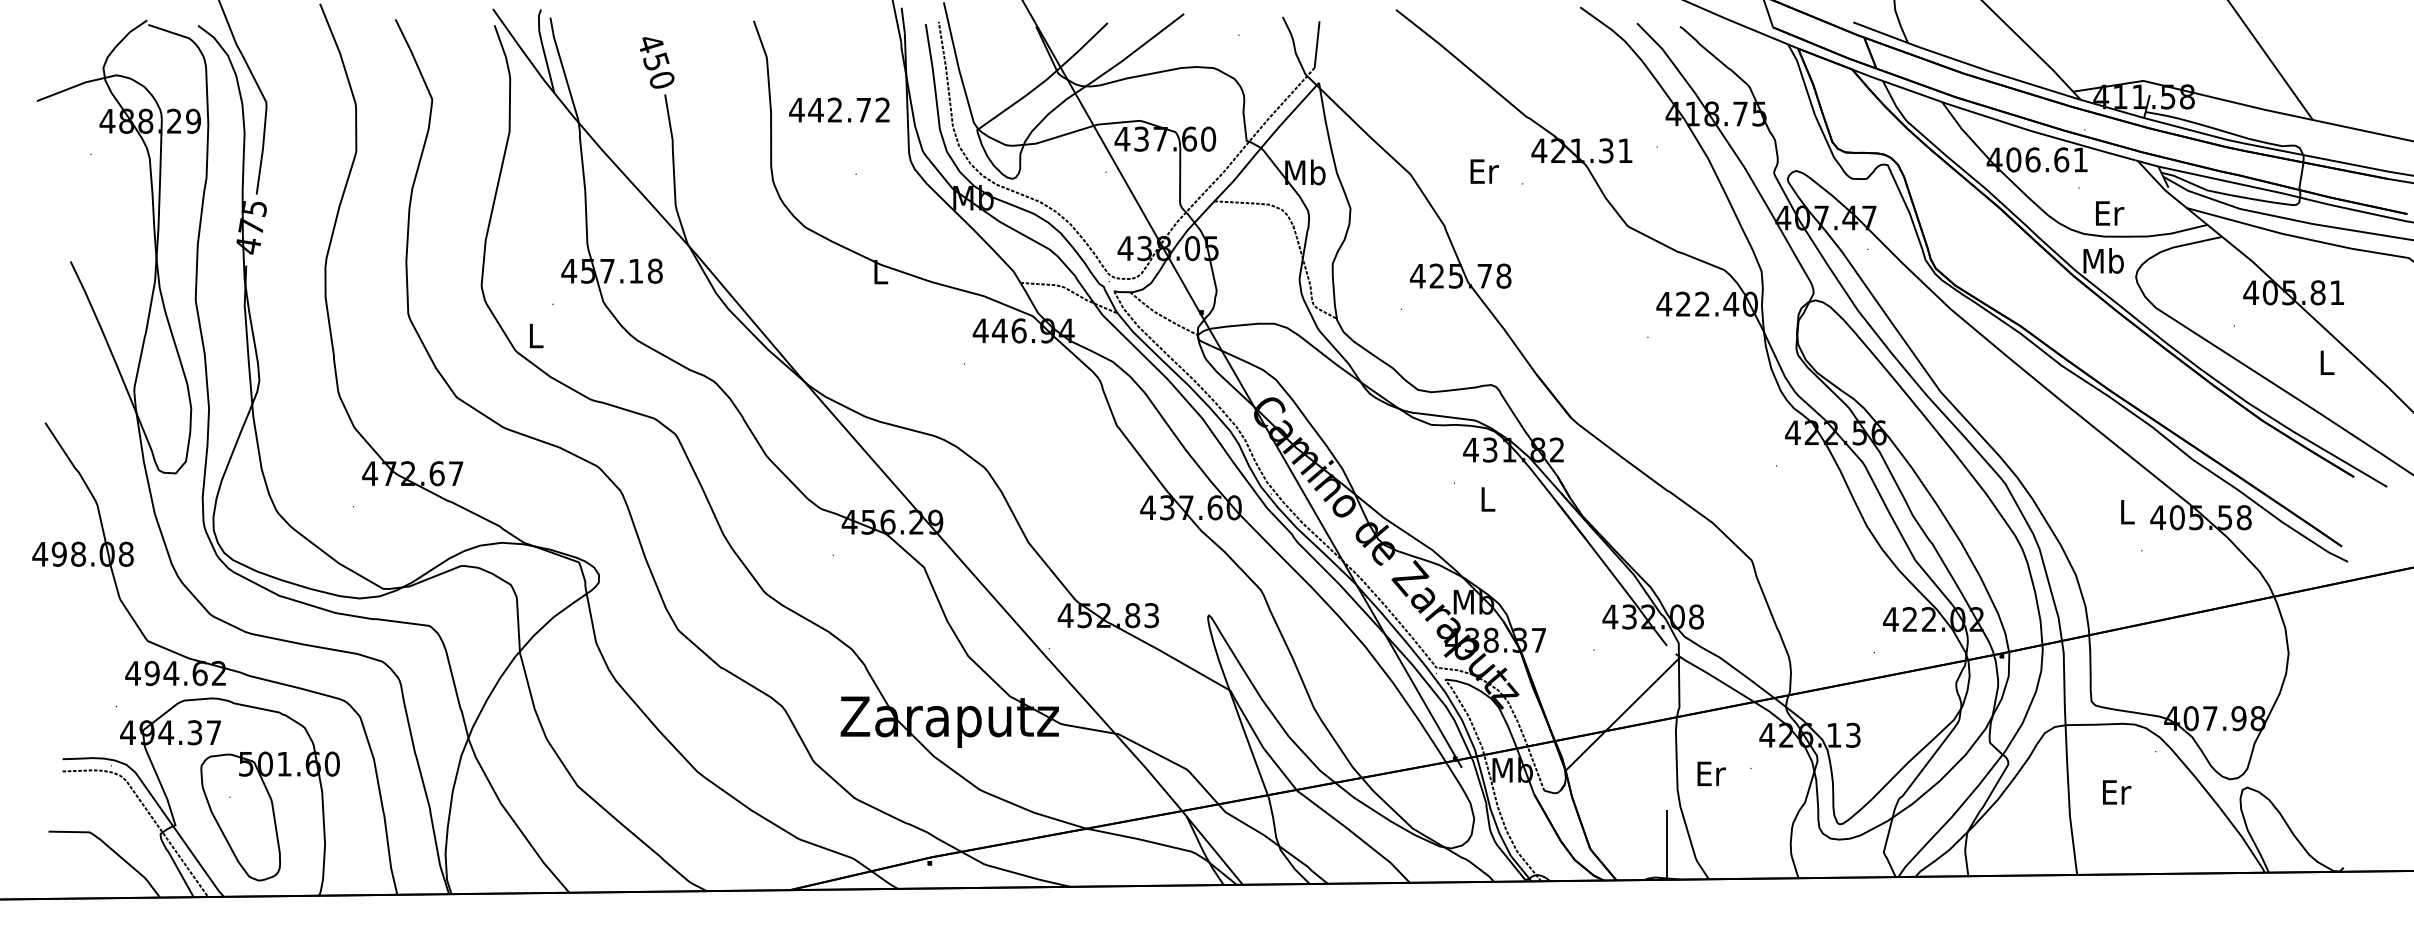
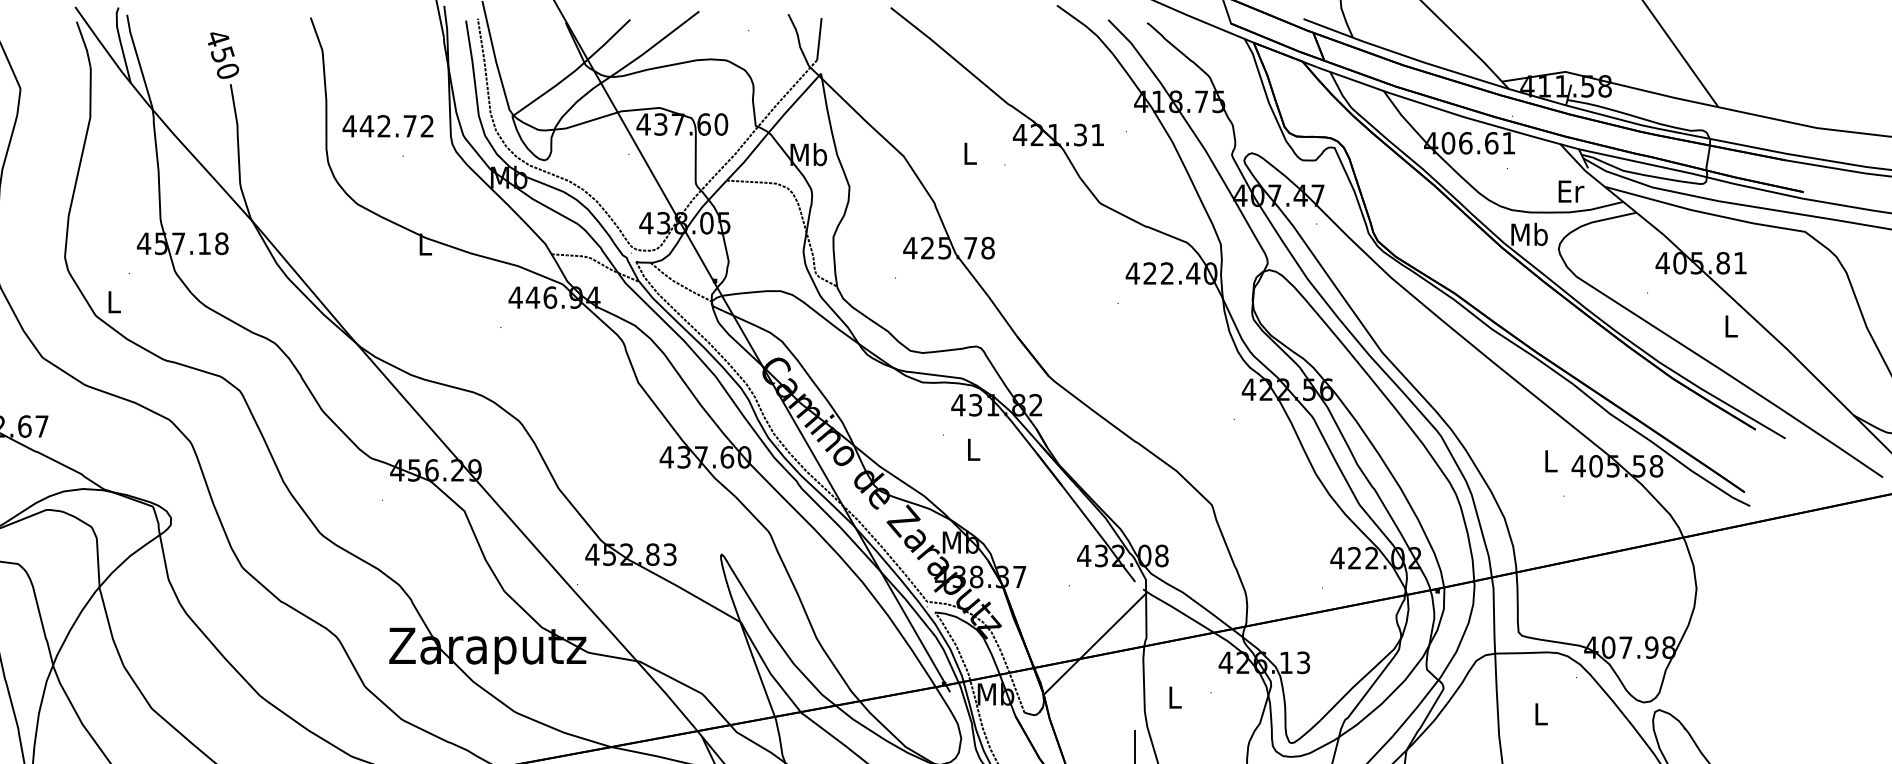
text: (839, 109) -> (388, 125), moved
text: (1484, 171) -> (970, 153), Er -> L
text: (2110, 213) -> (1571, 191), moved
text: (1711, 773) -> (1175, 697), Er -> L
text: (2117, 792) -> (1542, 714), Er -> L

